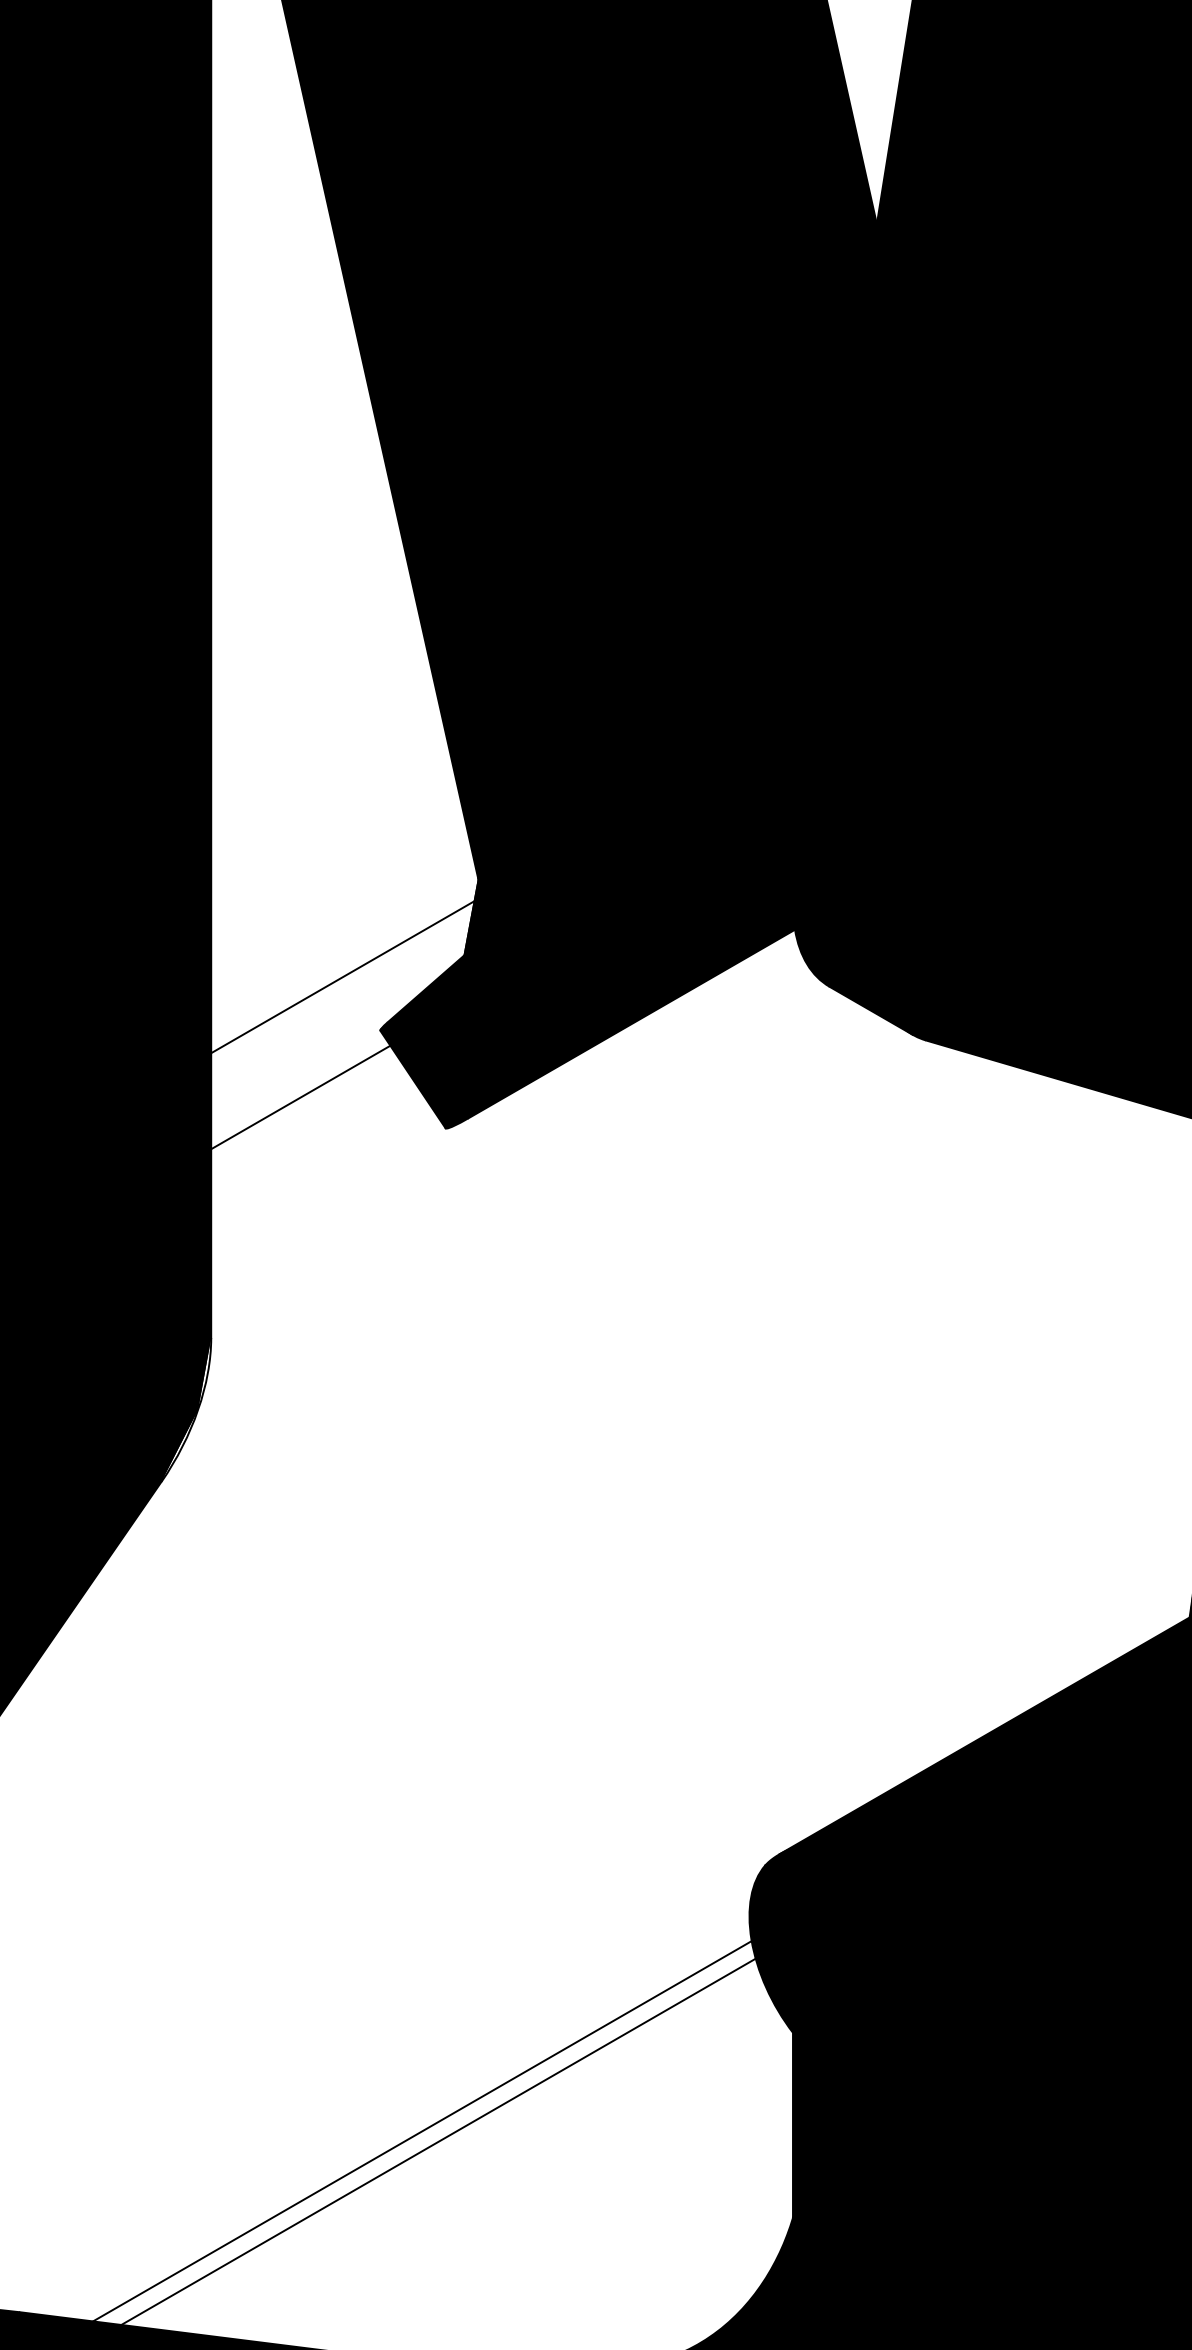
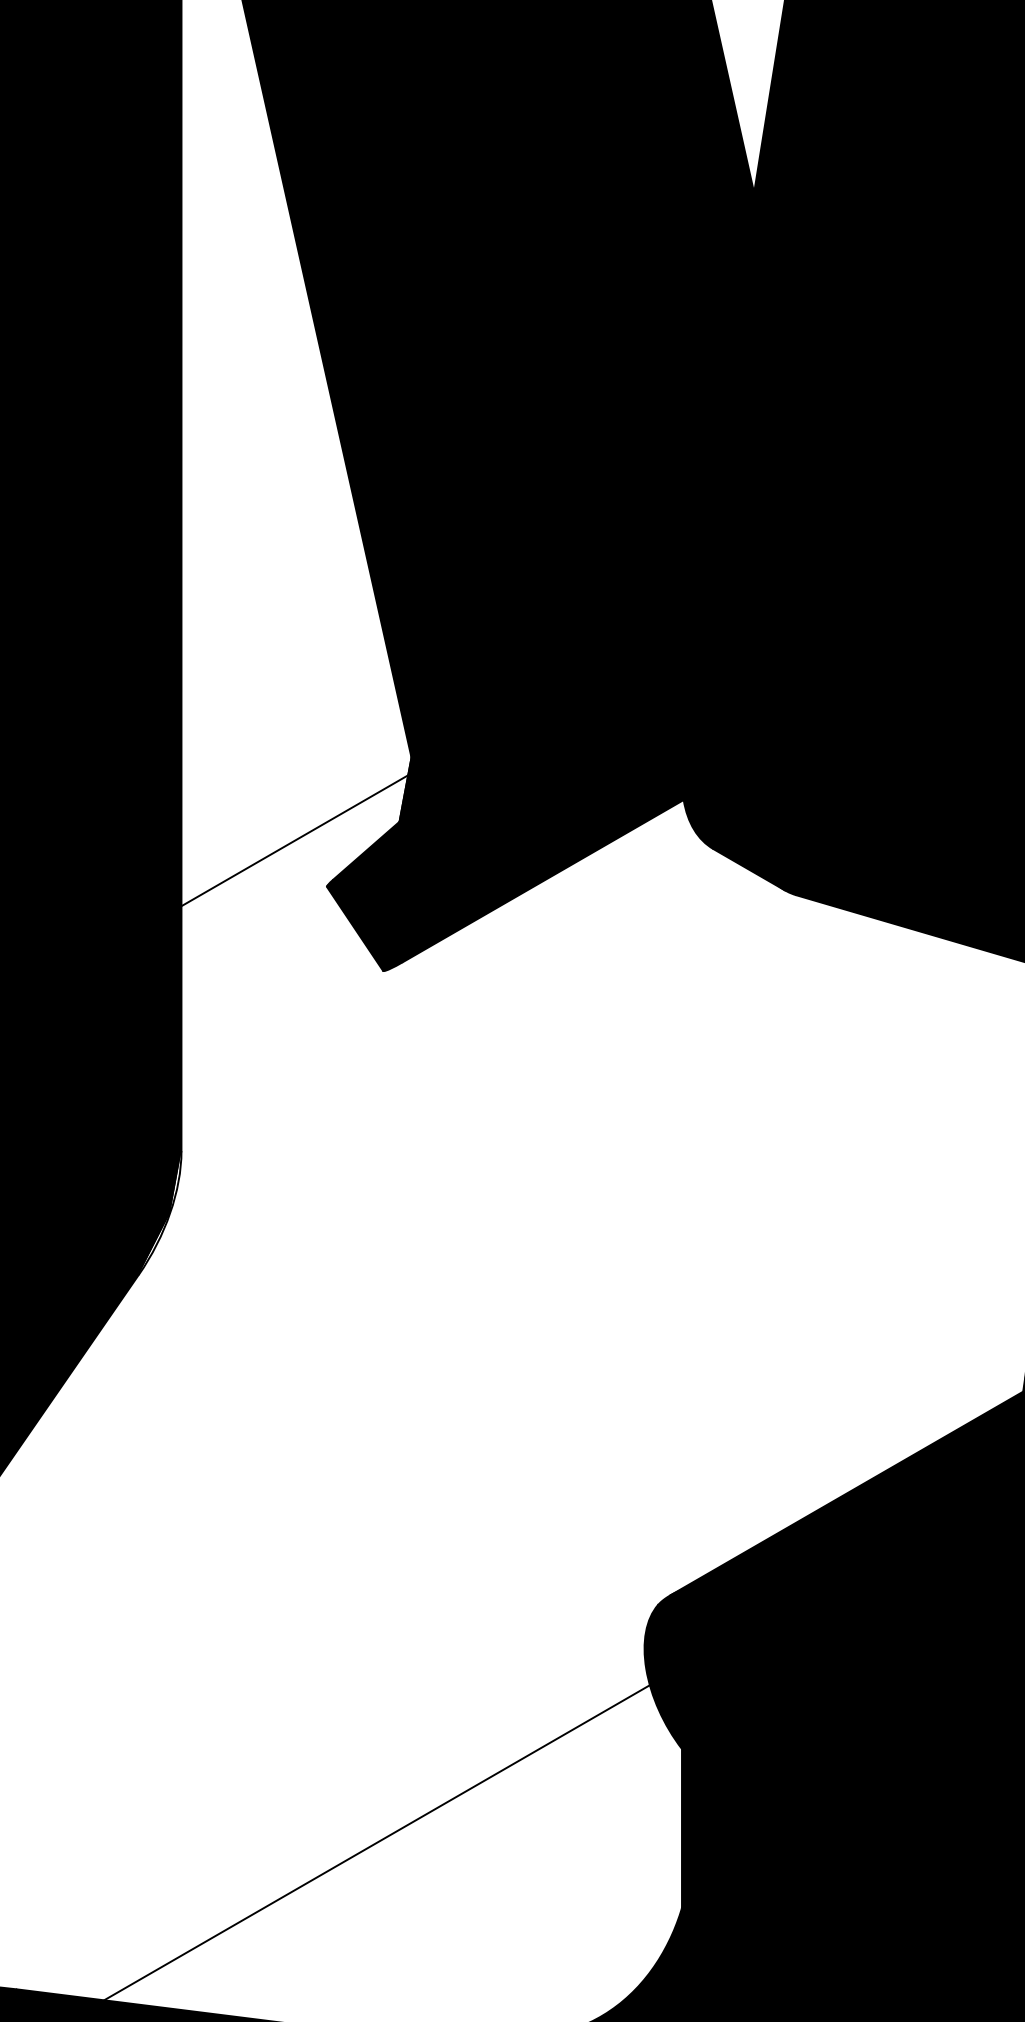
line: (300, 1097) -> (258, 944), removed
line: (422, 2131) -> (363, 1833), removed

